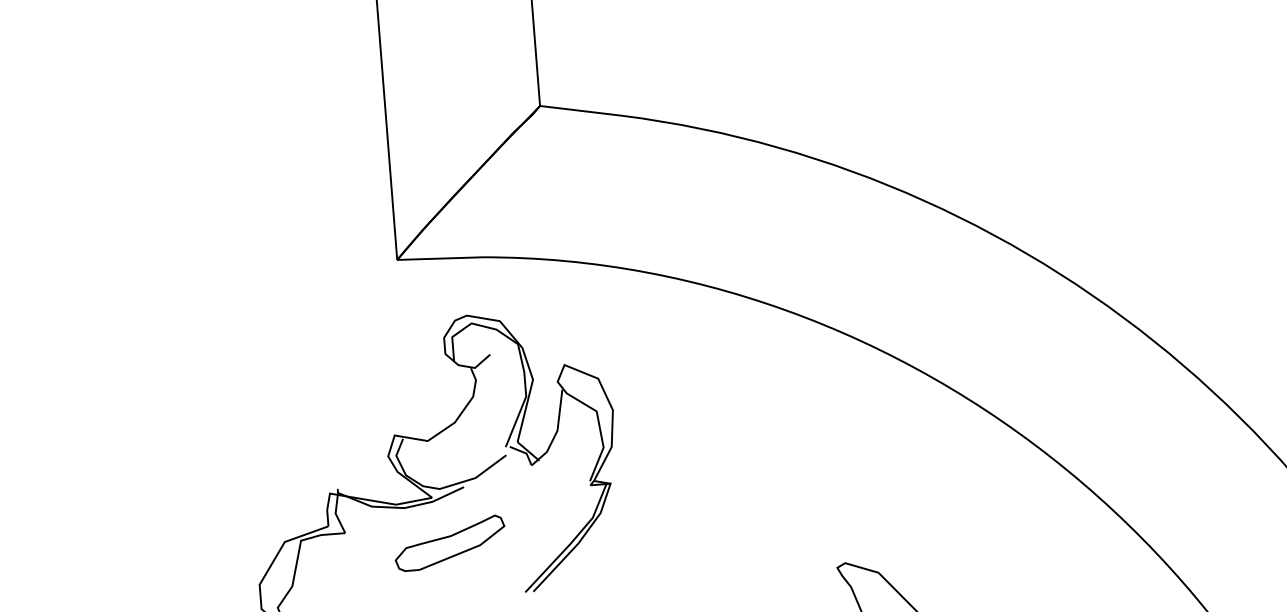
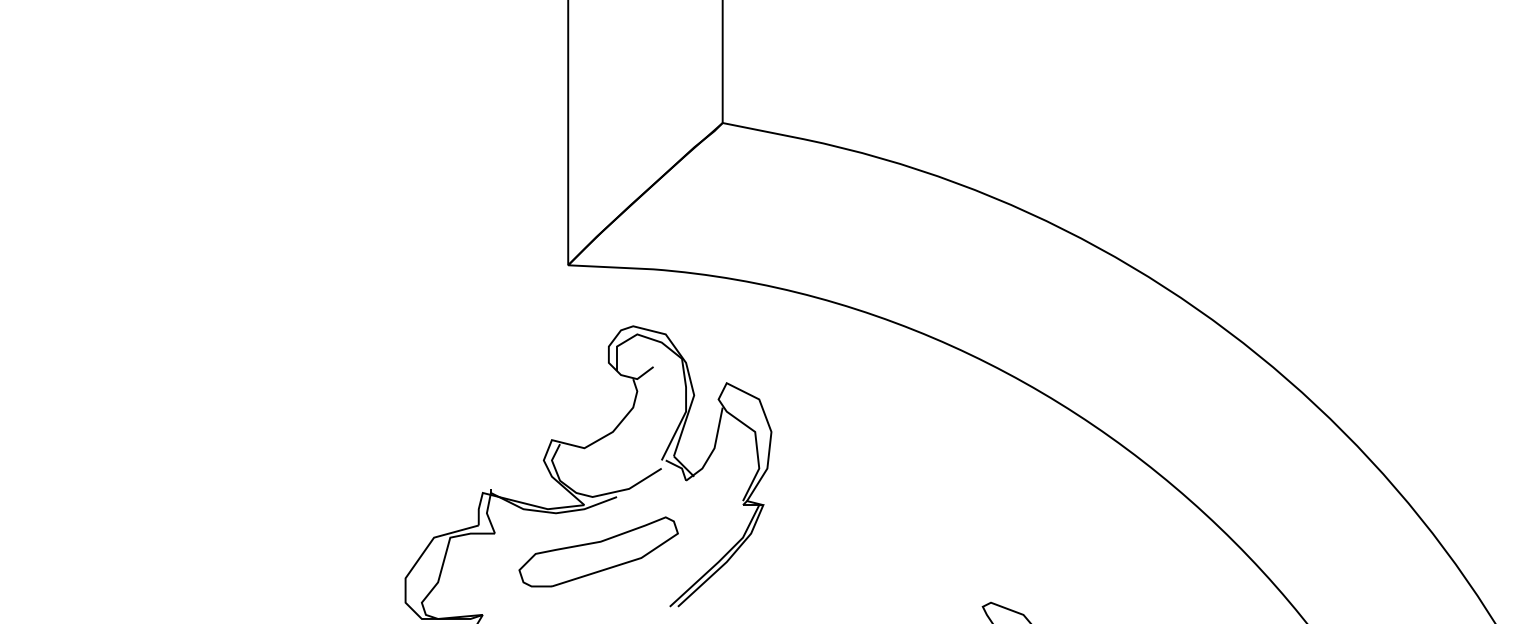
part: (449, 542) -> (598, 551), size x1.43

